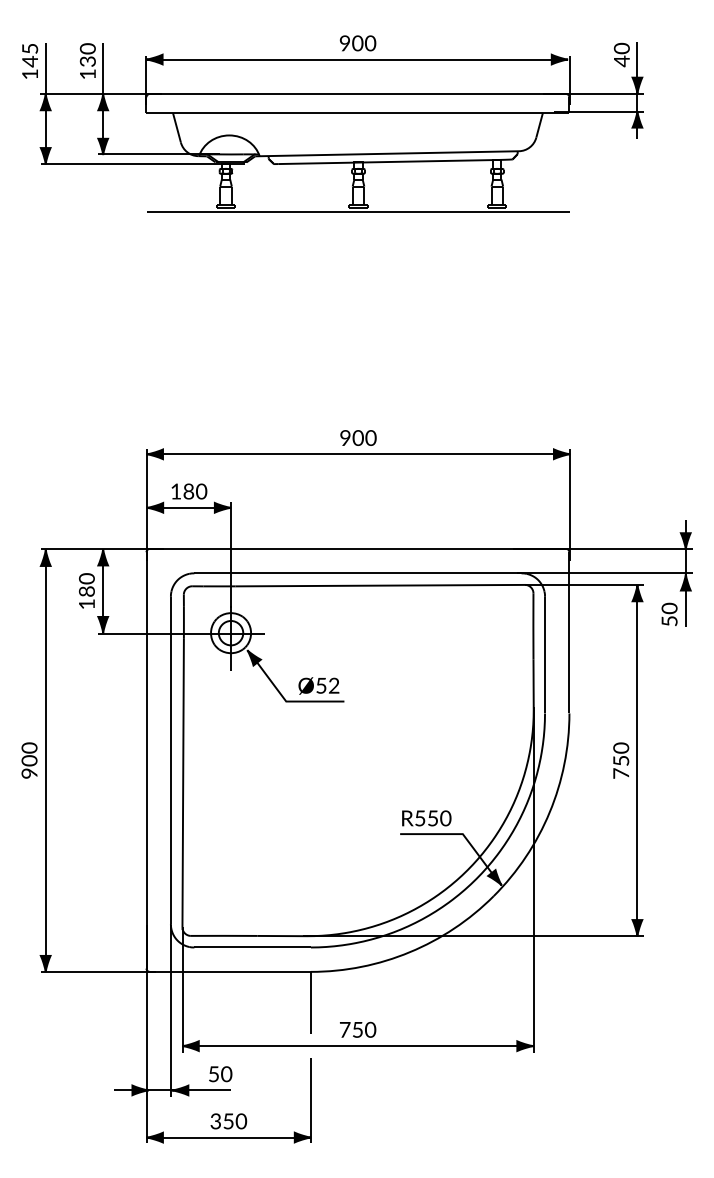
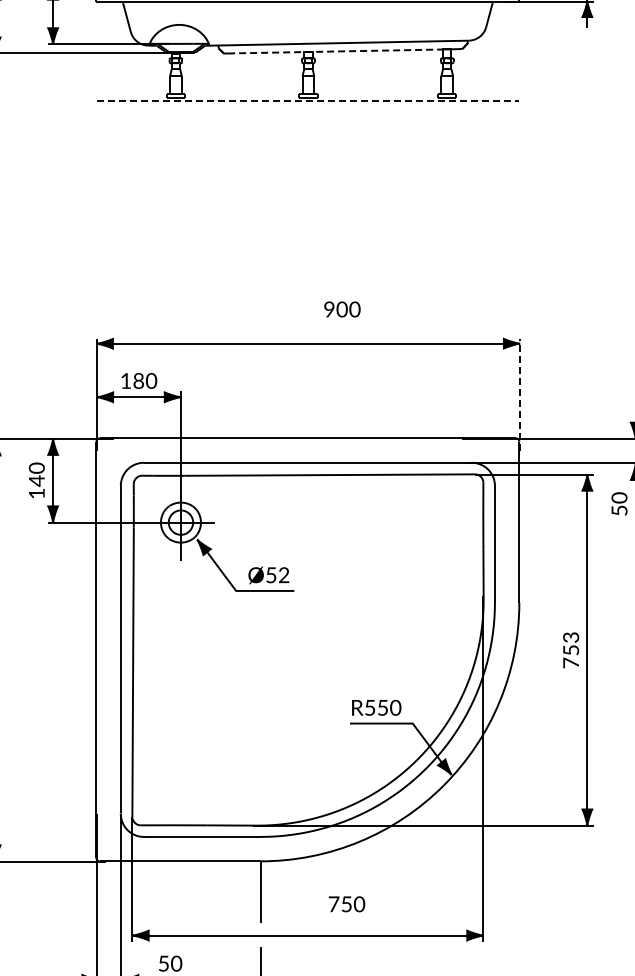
line: (386, 162) -> (336, 51), solid -> dashed
line: (358, 211) -> (308, 100), solid -> dashed
text: (358, 437) -> (342, 308), moved
line: (570, 505) -> (520, 394), solid -> dashed
text: (86, 591) -> (36, 480), 180 -> 140
text: (620, 747) -> (570, 636), 750 -> 753
text: (358, 1029) -> (347, 903), moved

